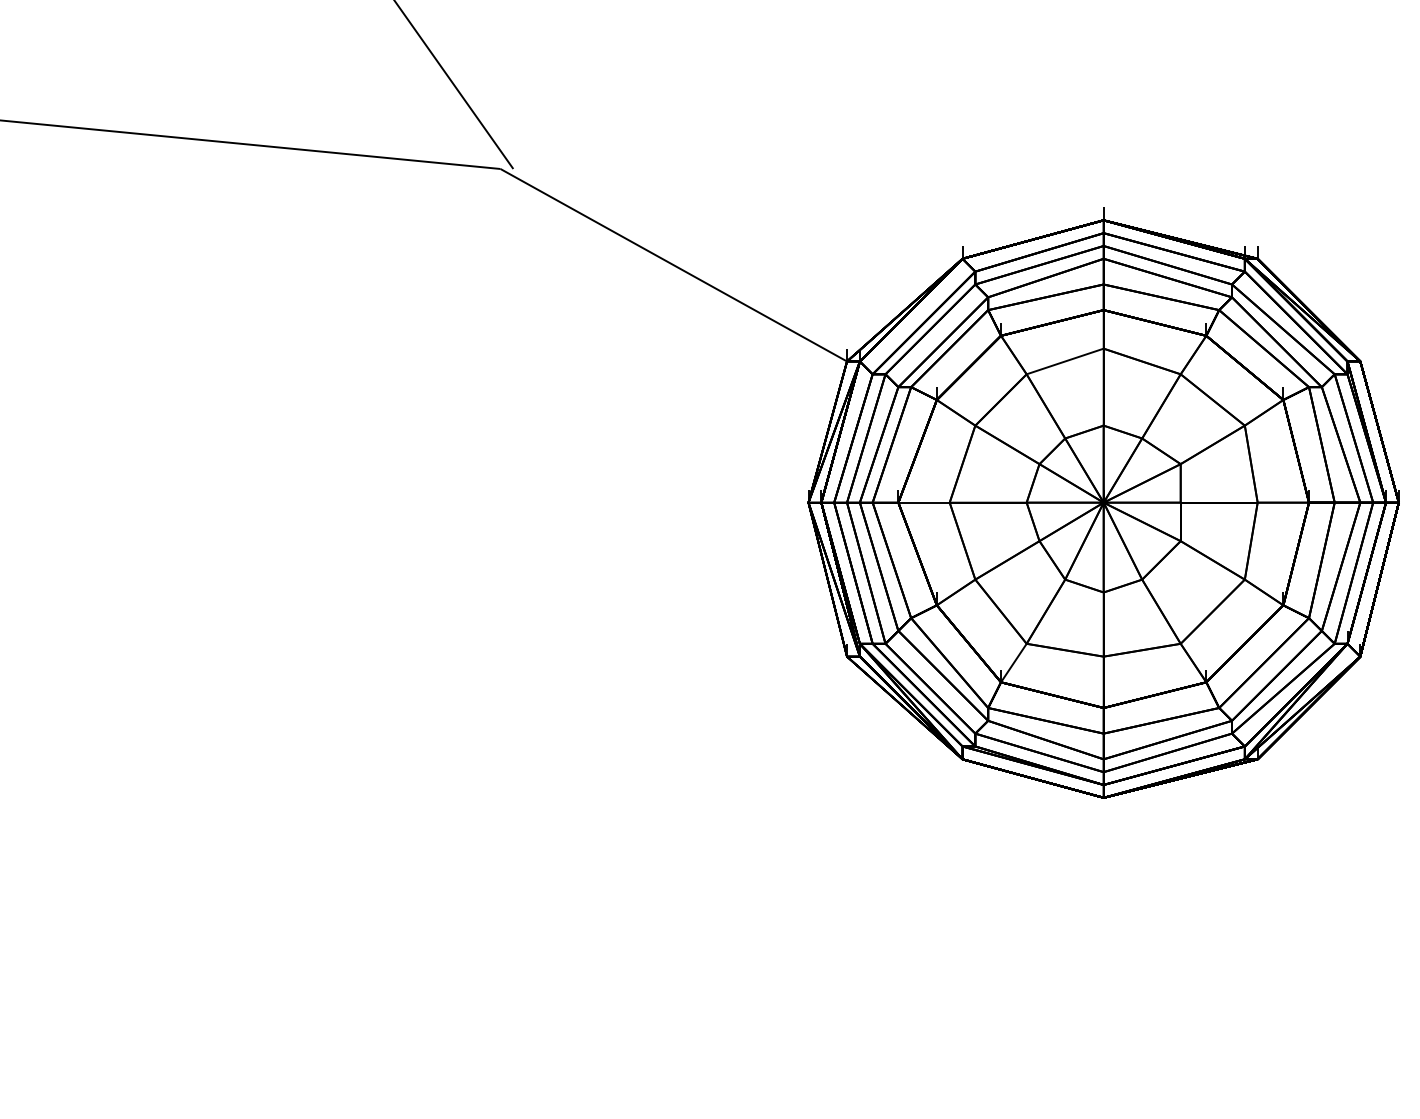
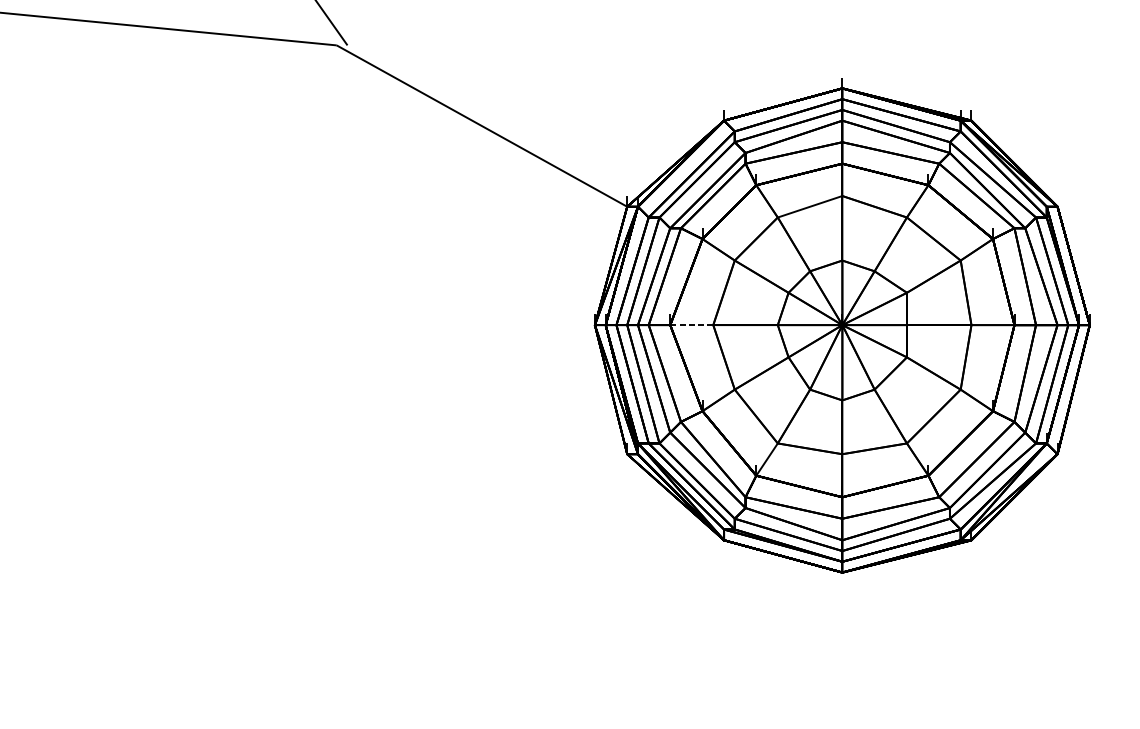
line: (924, 502) -> (692, 324), solid -> dashed

